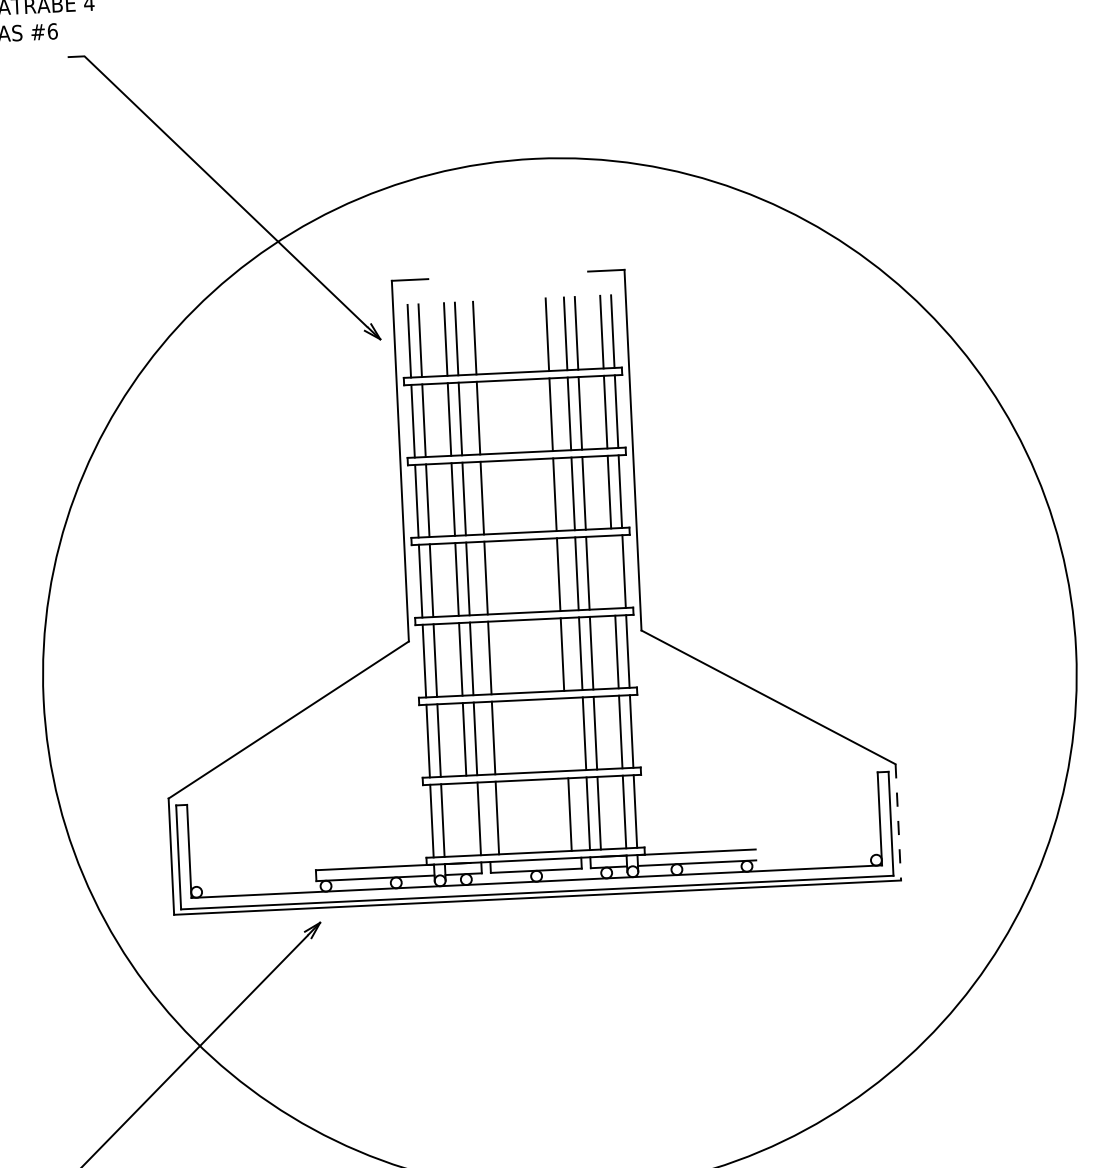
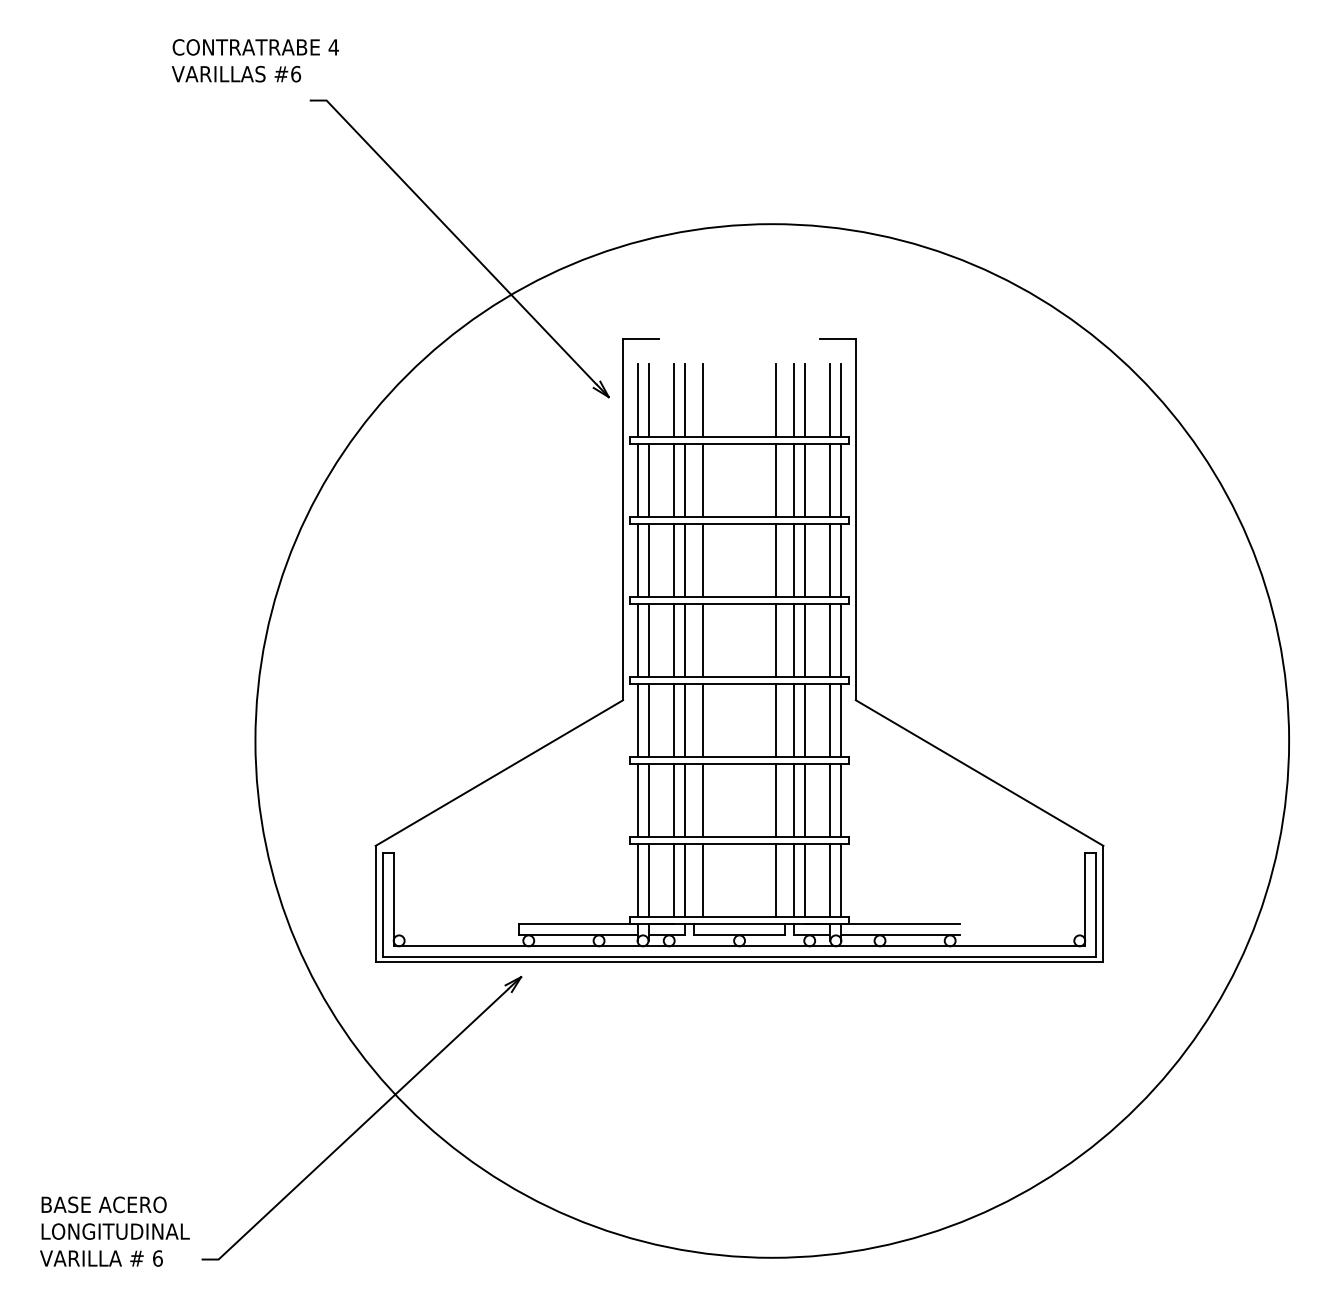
line: (613, 571) -> (830, 640), added
line: (565, 734) -> (775, 800), added
line: (468, 819) -> (674, 880), added
line: (898, 822) -> (1103, 904), dashed -> solid

